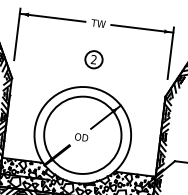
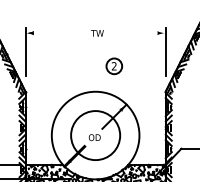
line: (52, 18) -> (55, 33), removed
line: (142, 29) -> (137, 33), removed
part: (94, 59) -> (114, 66), moved
circle: (82, 135) -> (95, 135), size x0.7

